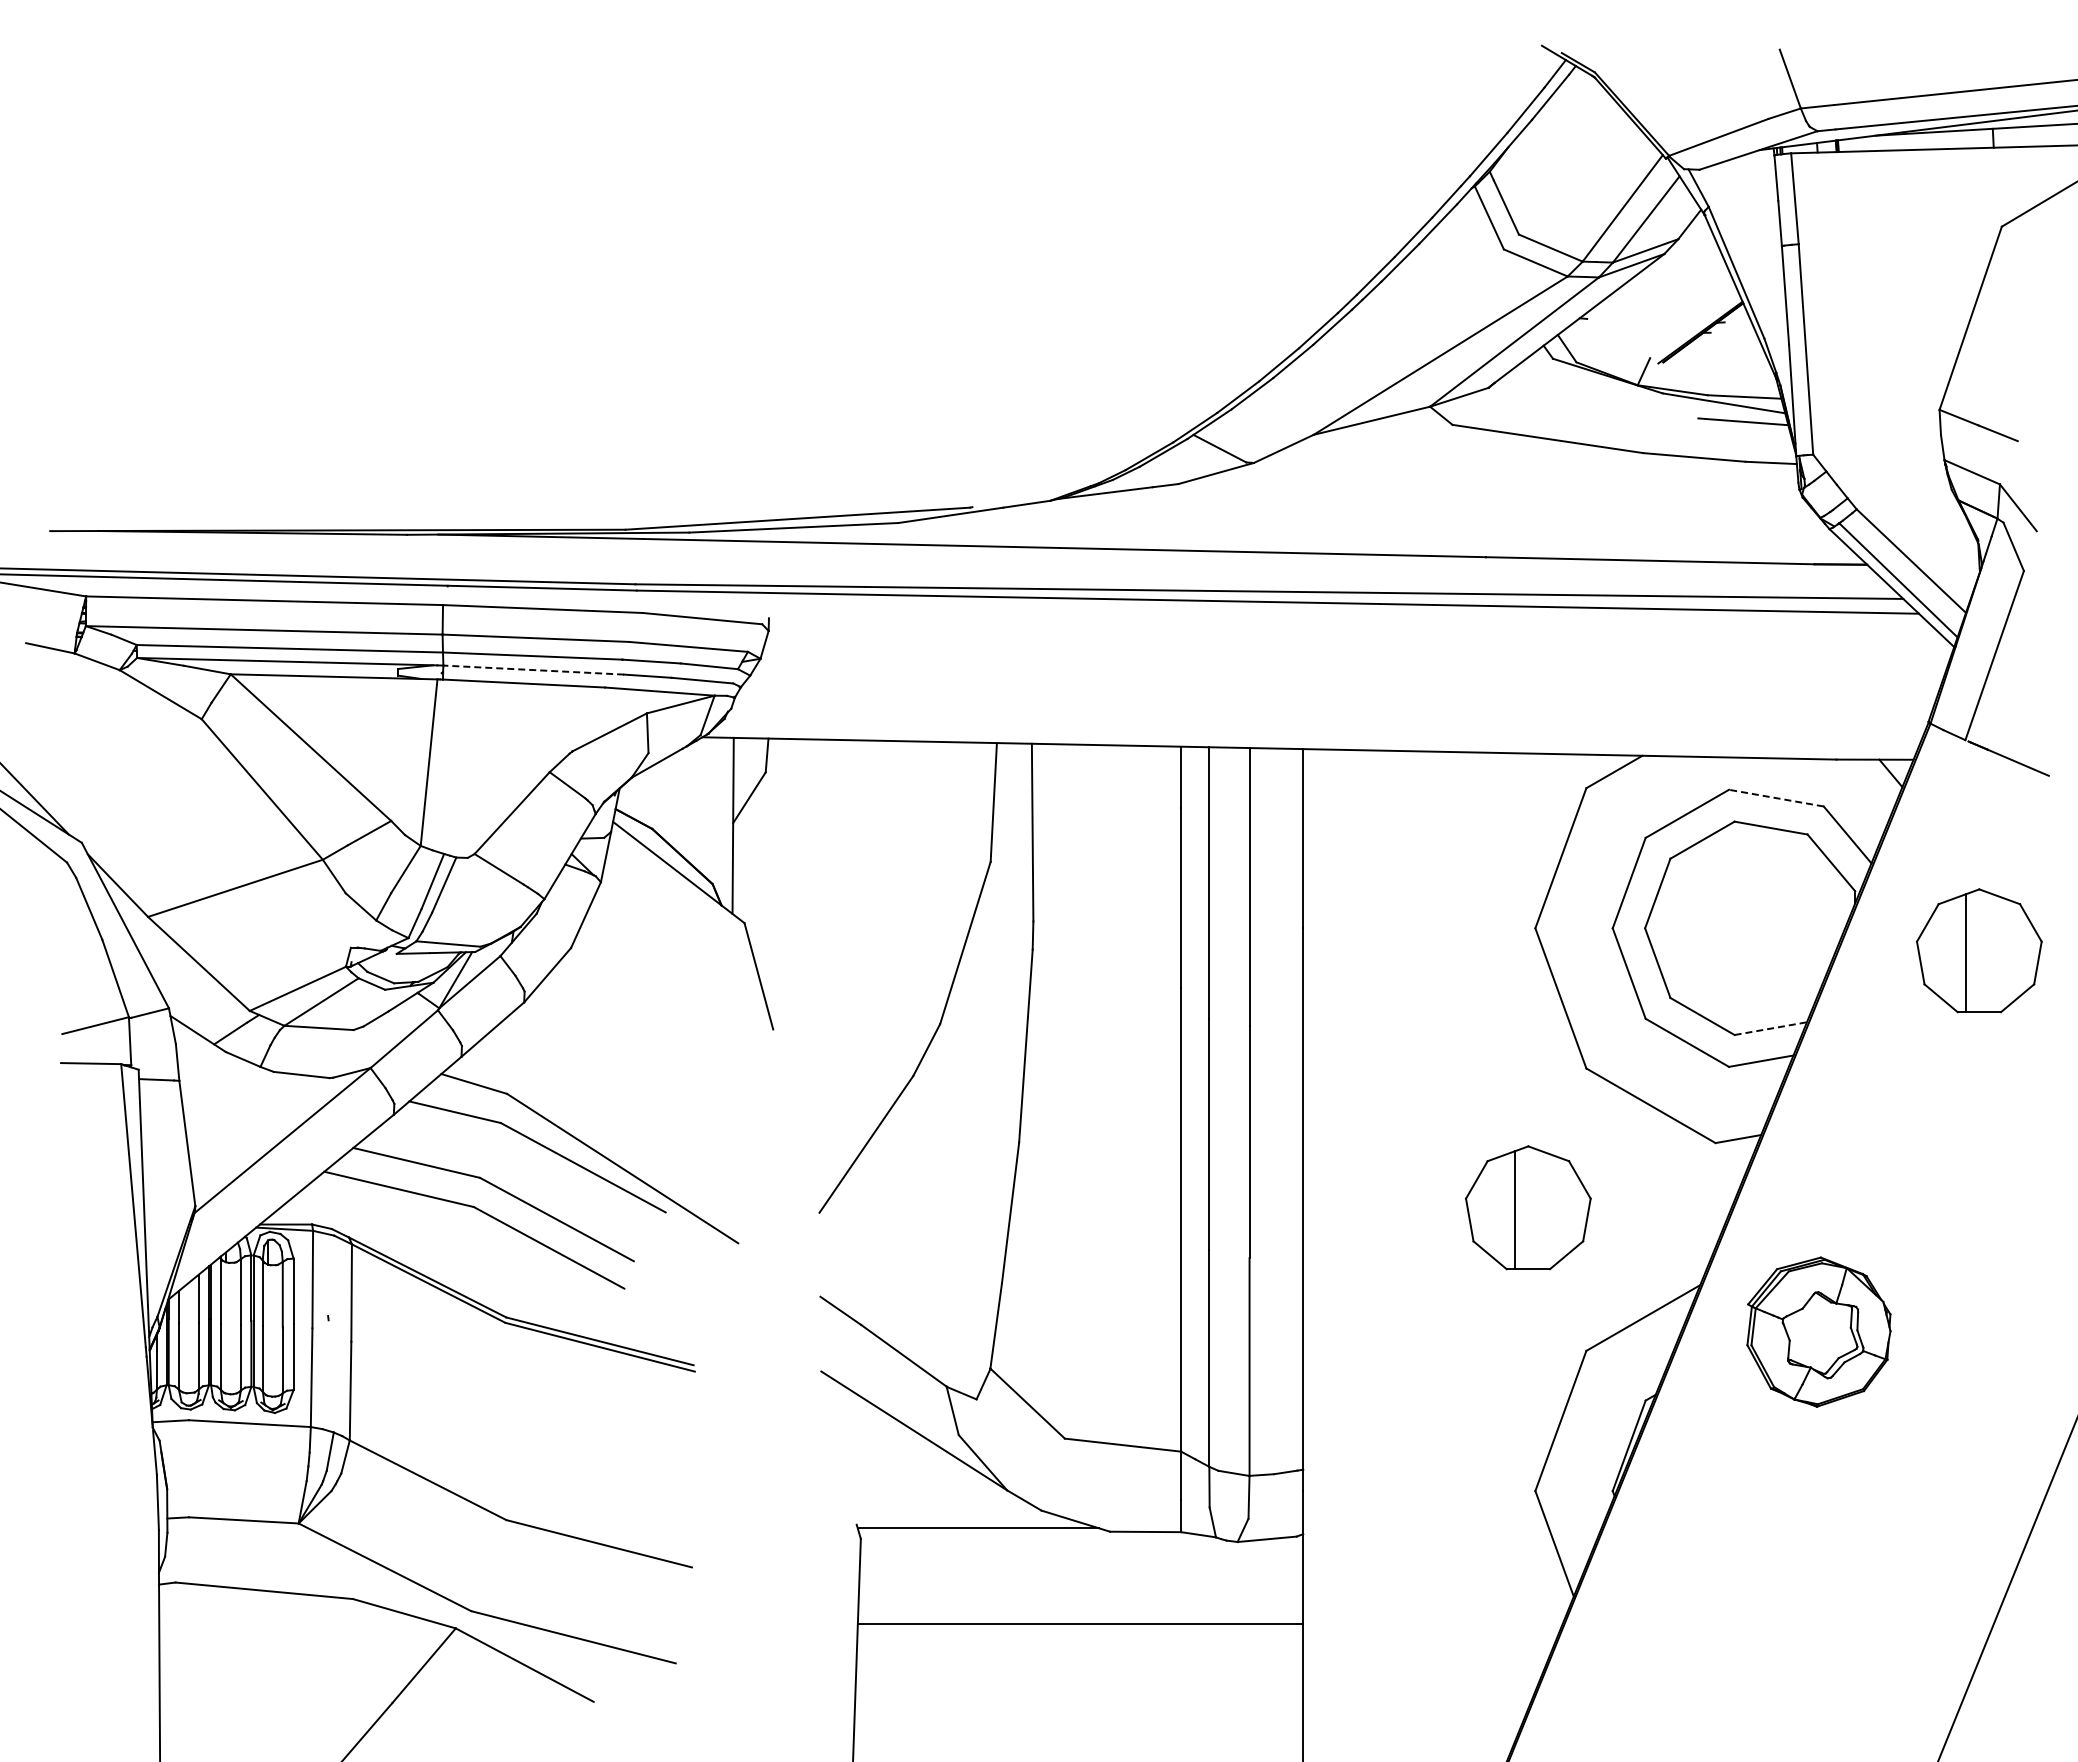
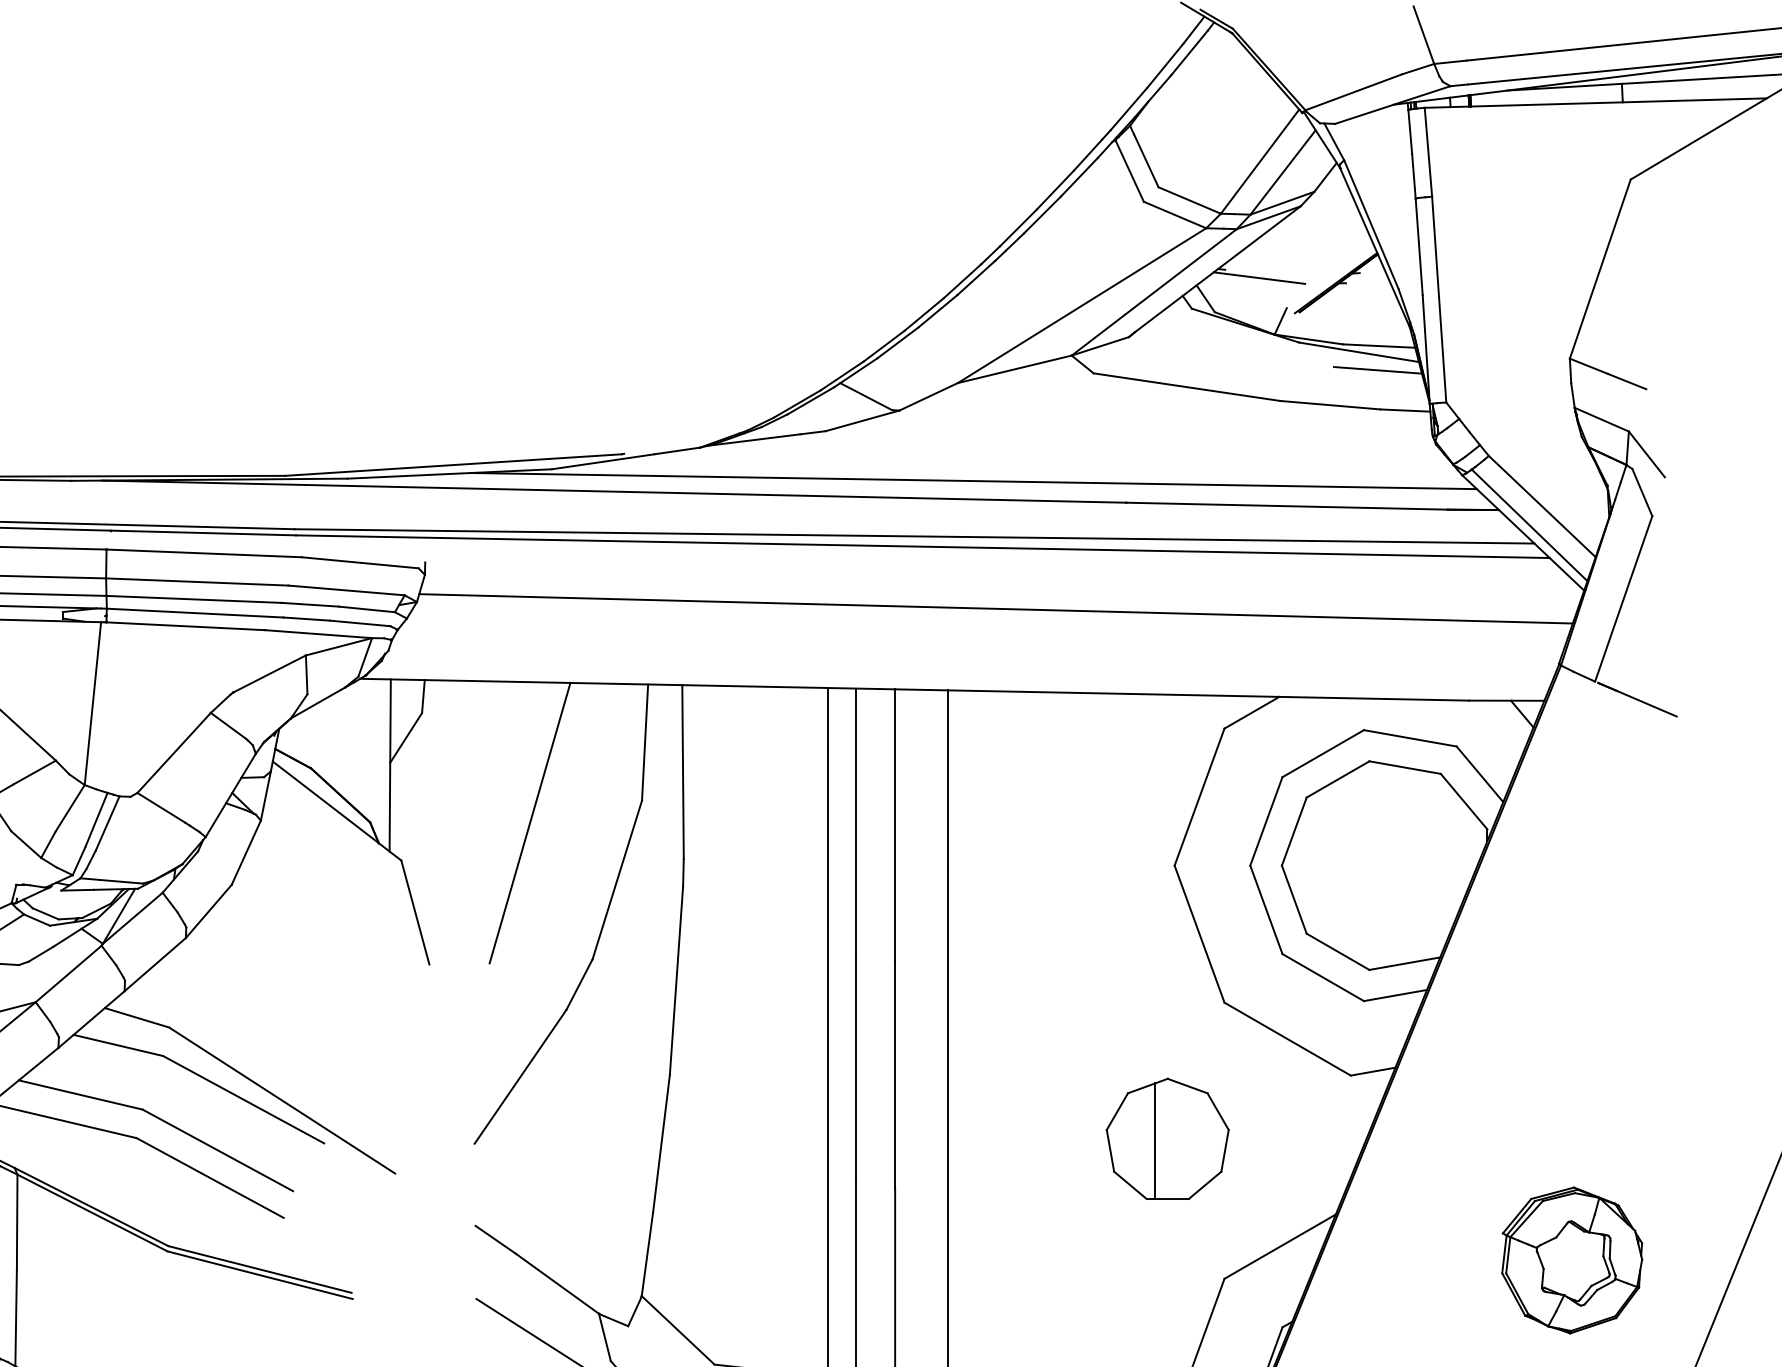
line: (1621, 327) -> (1258, 278), added
line: (1329, 534) -> (973, 480), added
line: (1352, 665) -> (995, 608), added
line: (533, 670) -> (194, 613), dashed -> solid
line: (1775, 798) -> (1409, 738), dashed -> solid
line: (875, 884) -> (529, 822), added
part: (1979, 950) -> (1608, 887), removed
line: (1770, 1028) -> (1404, 963), dashed -> solid
part: (1818, 1331) -> (1571, 1259), moved

